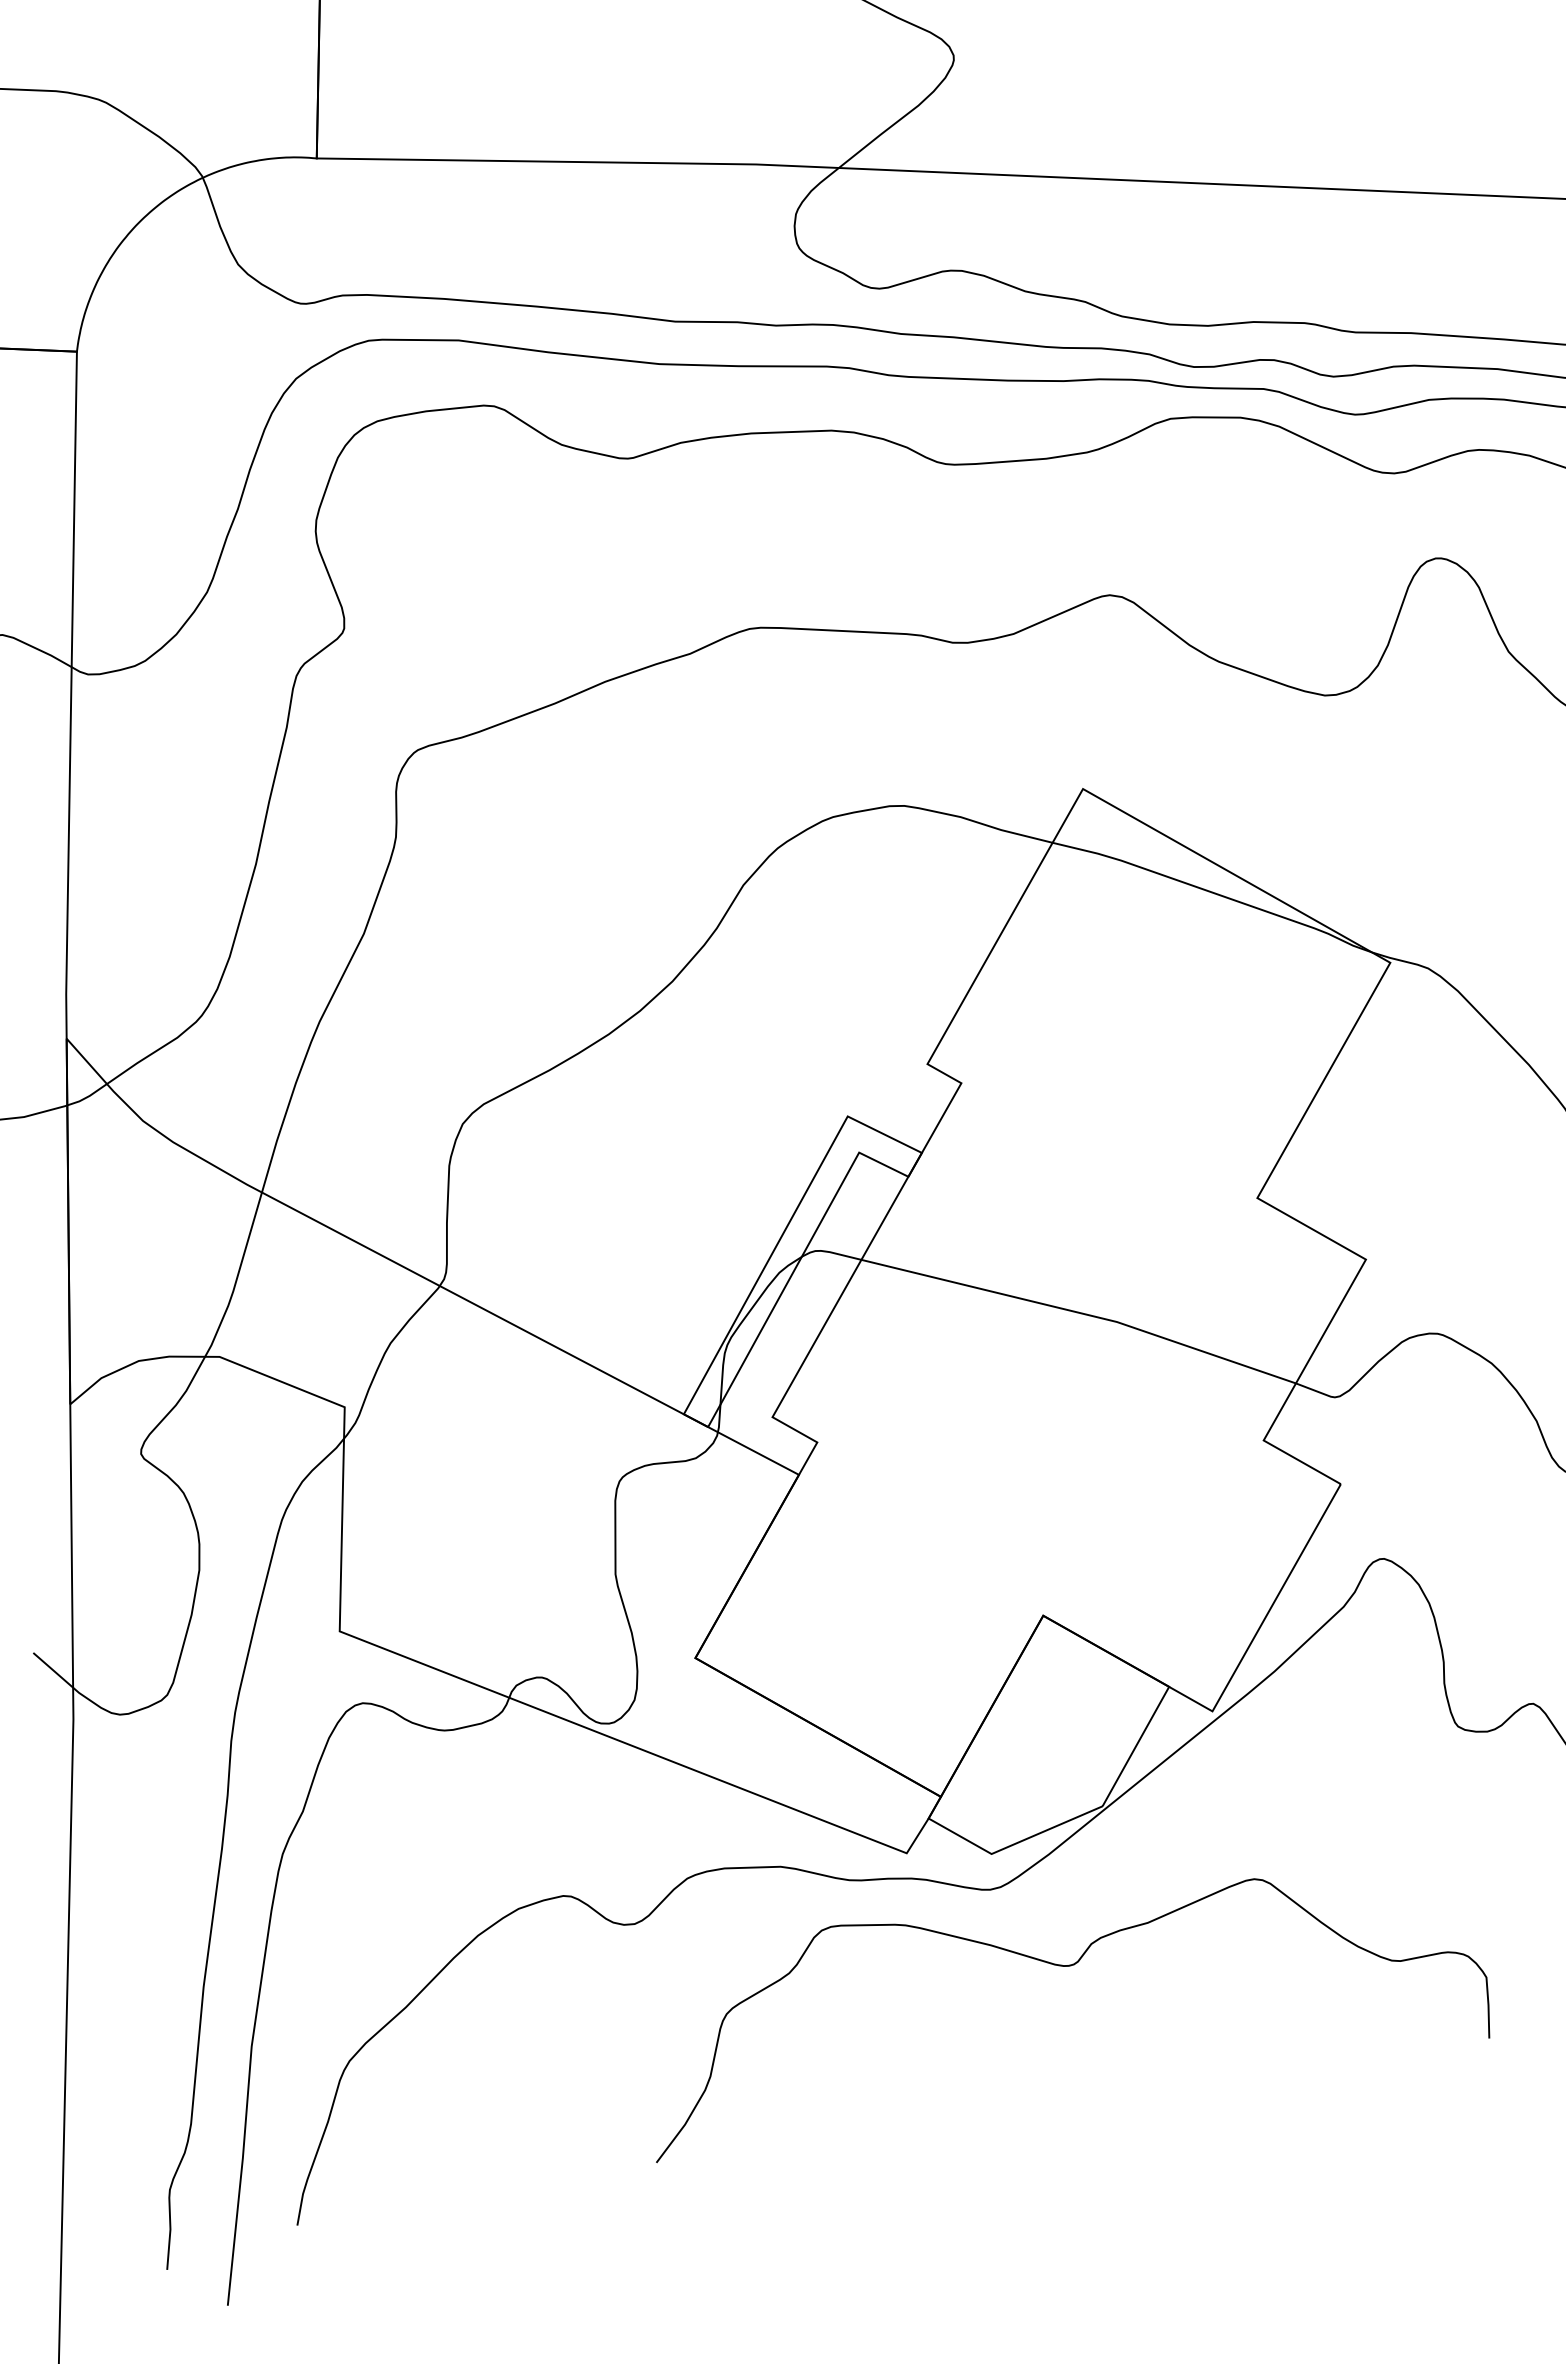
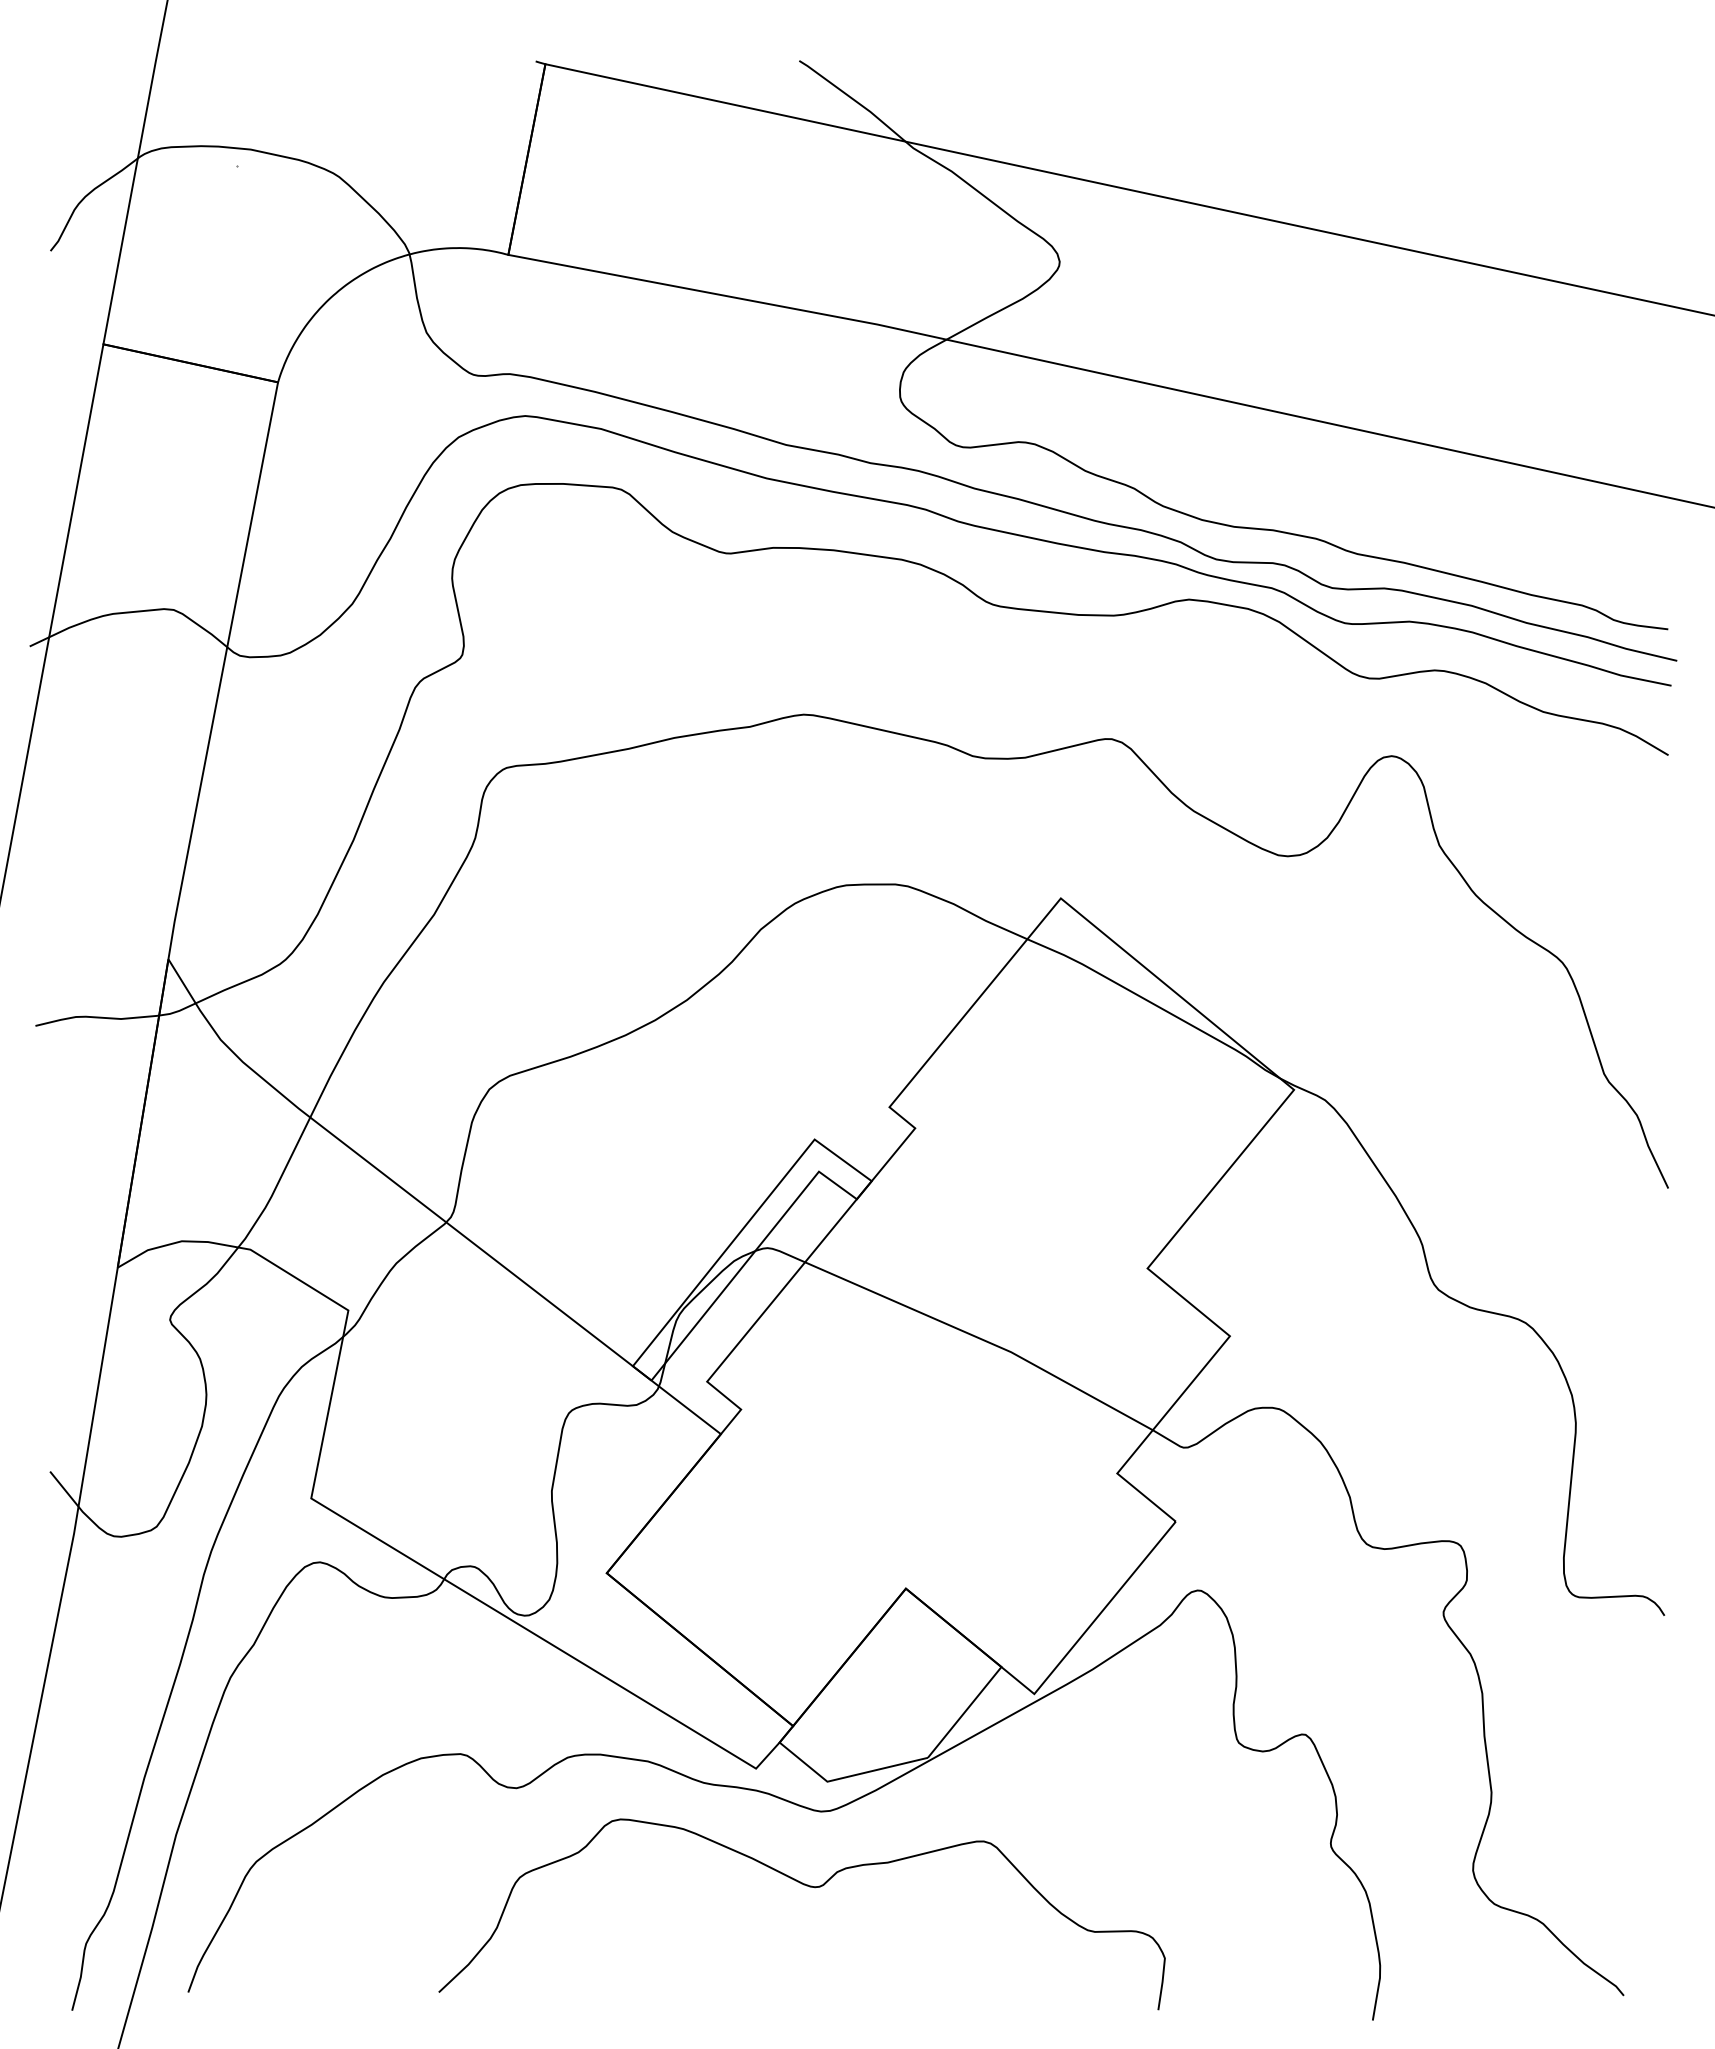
curve: (1062, 1967) -> (809, 1887), moved

